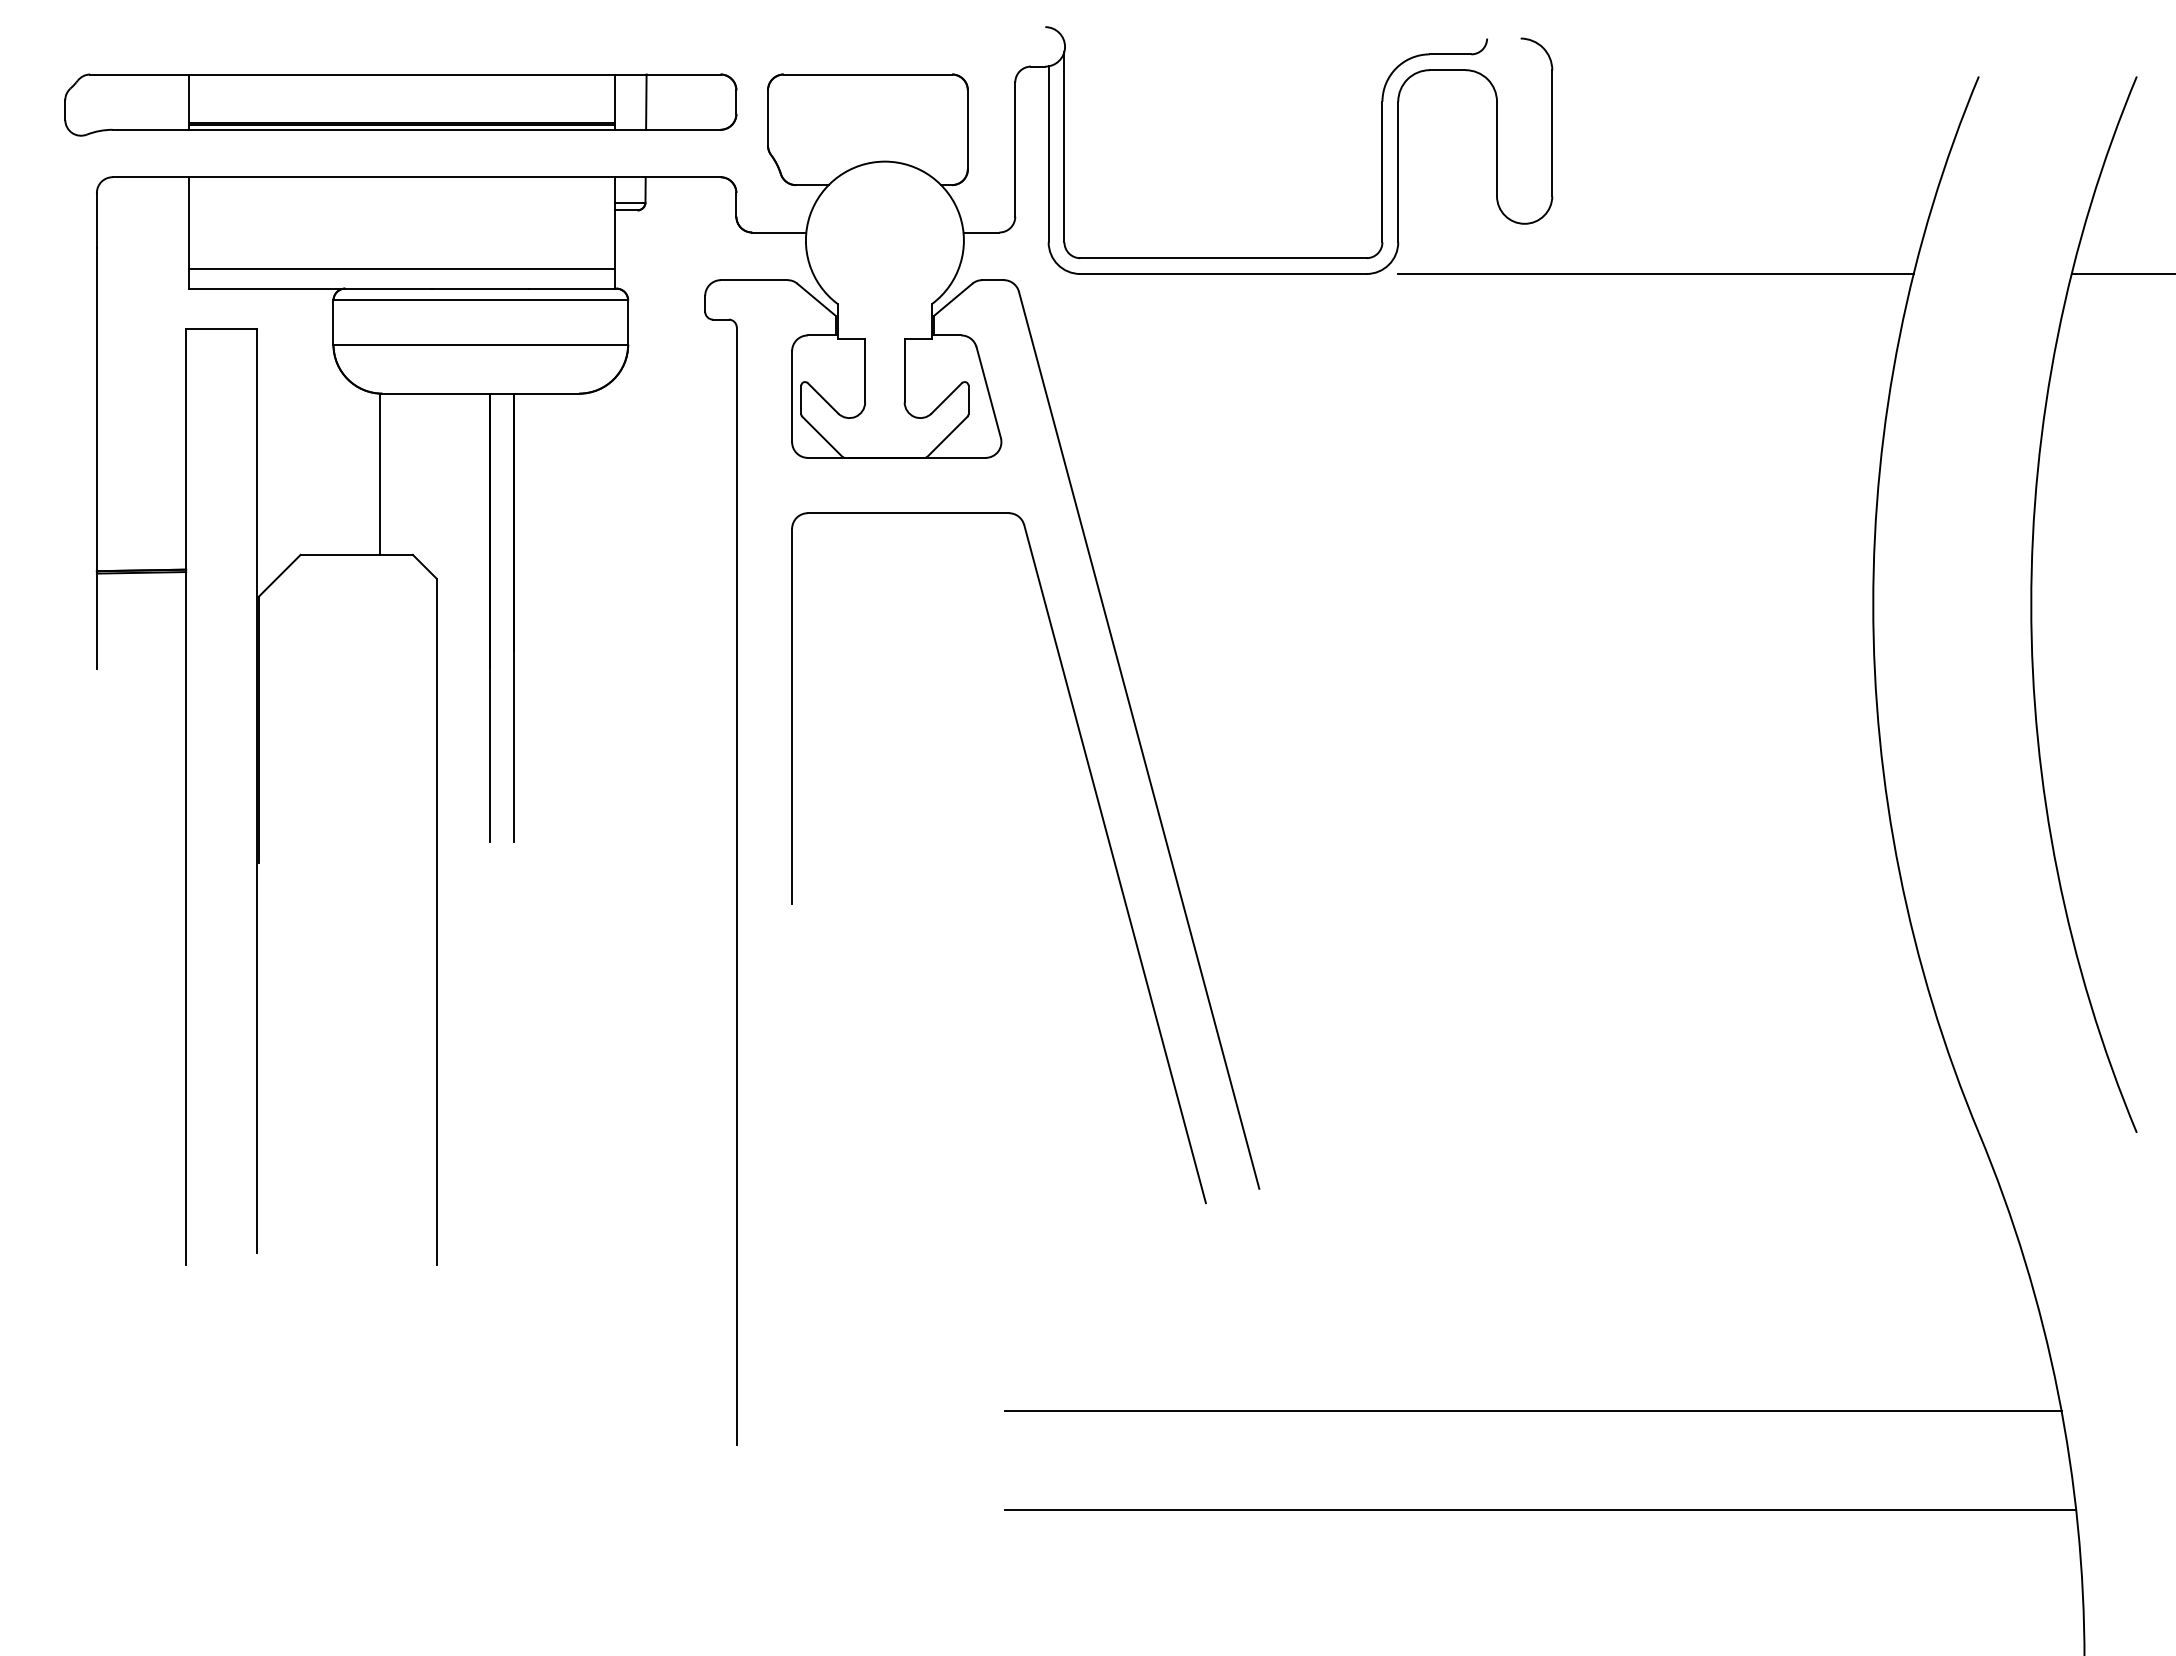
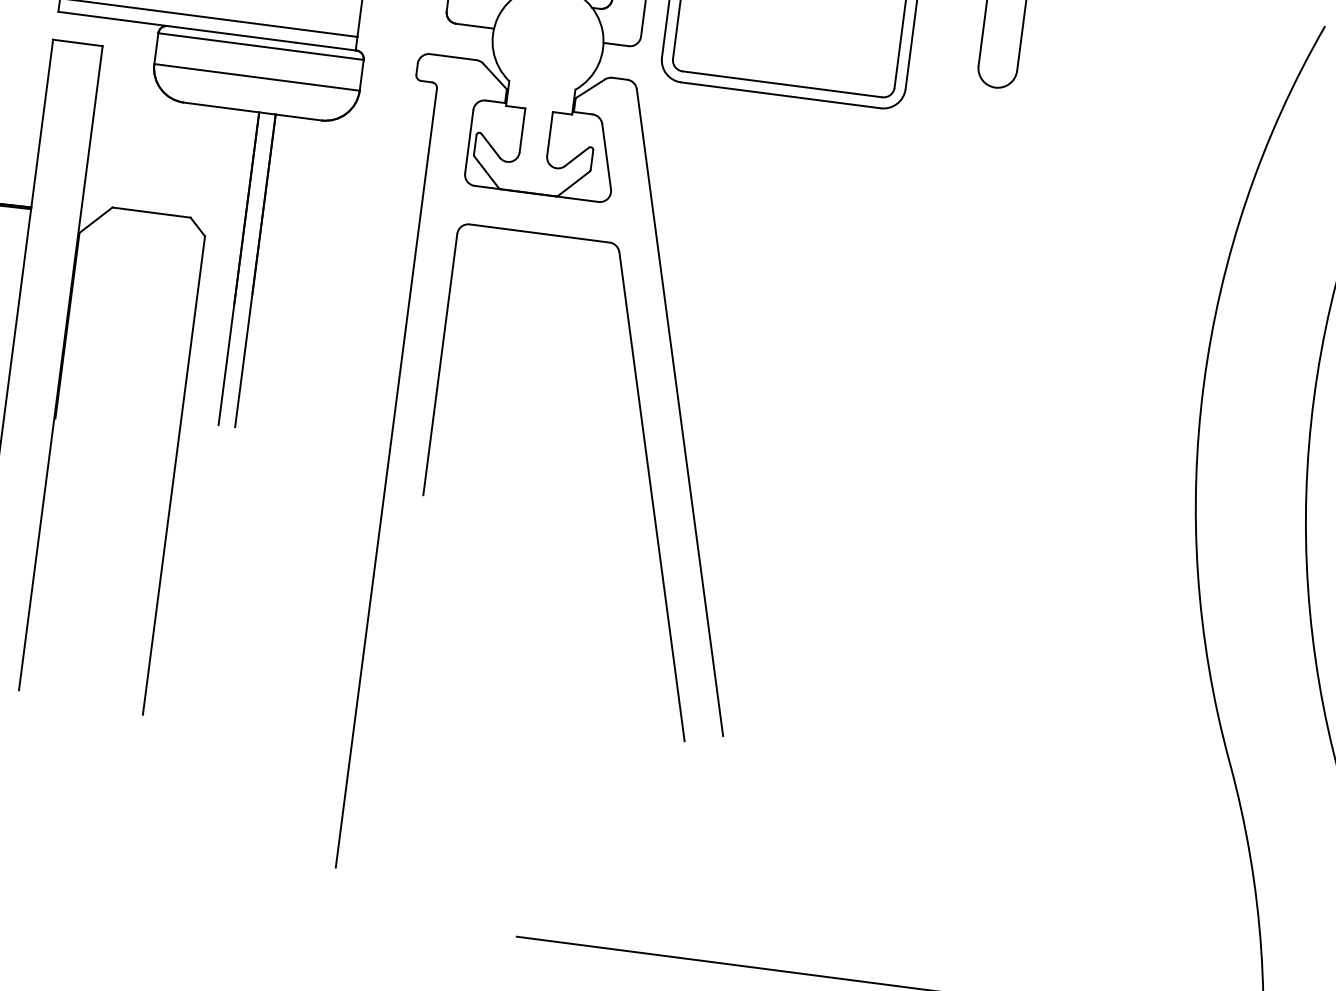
line: (1655, 274) -> (1081, 134), removed
line: (379, 473) -> (174, 157), removed
line: (1532, 1411) -> (893, 915), removed

